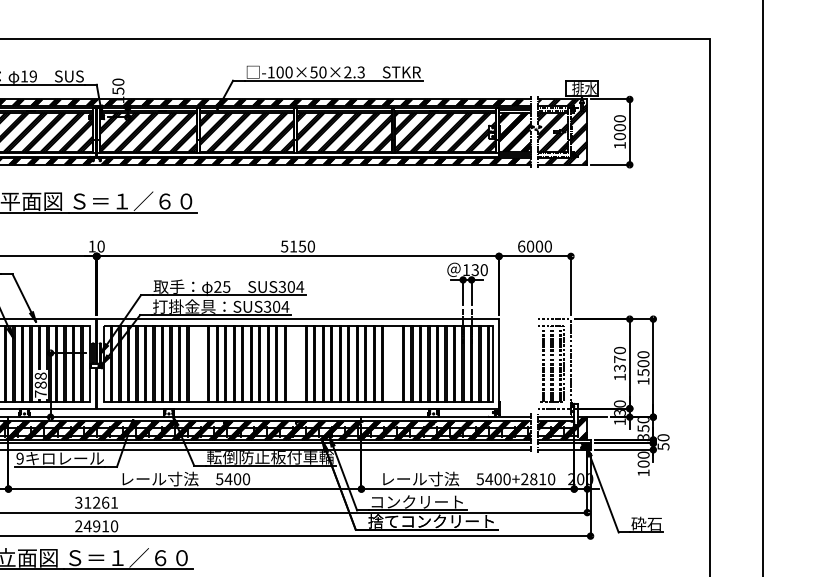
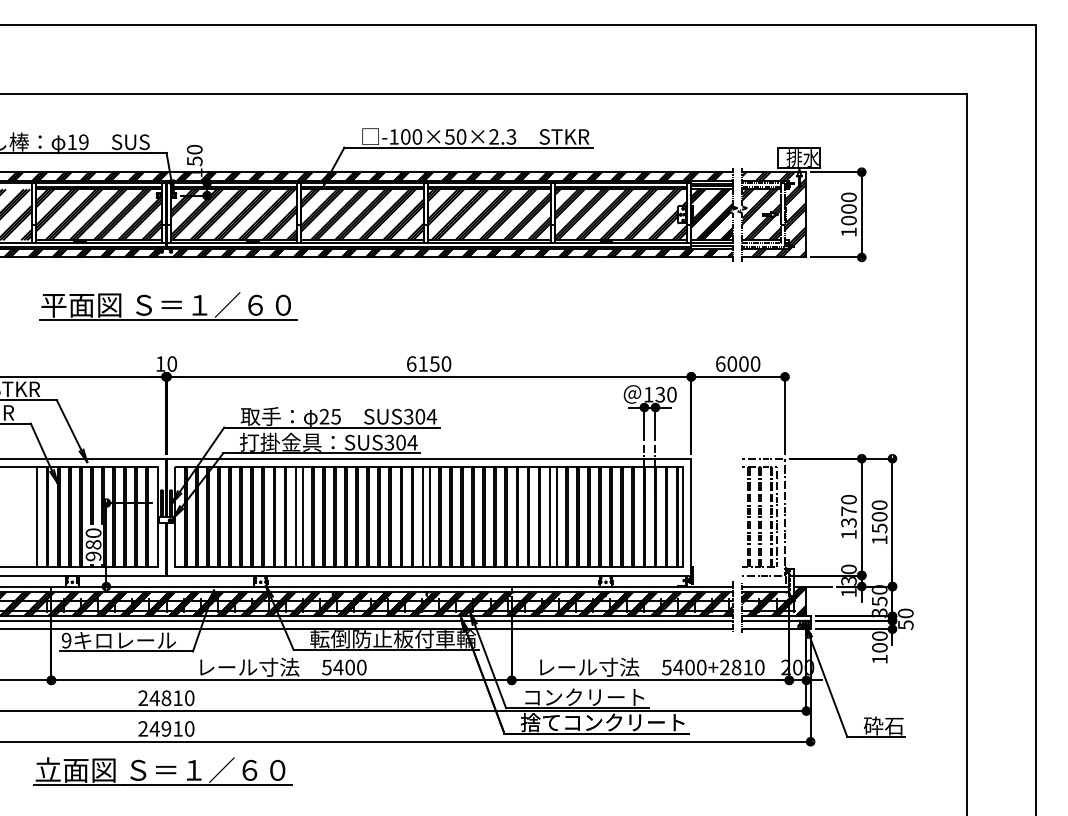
text: (284, 246) -> (411, 363), 5150 -> 6150
line: (195, 363) -> (295, 516), added
line: (200, 363) -> (302, 516), added
line: (292, 363) -> (422, 516), added
line: (298, 363) -> (429, 516), added
line: (390, 363) -> (549, 516), added
line: (395, 363) -> (556, 516), added
text: (40, 384) -> (93, 544), 788 -> 980
text: (96, 502) -> (166, 698), 31261 -> 24810

